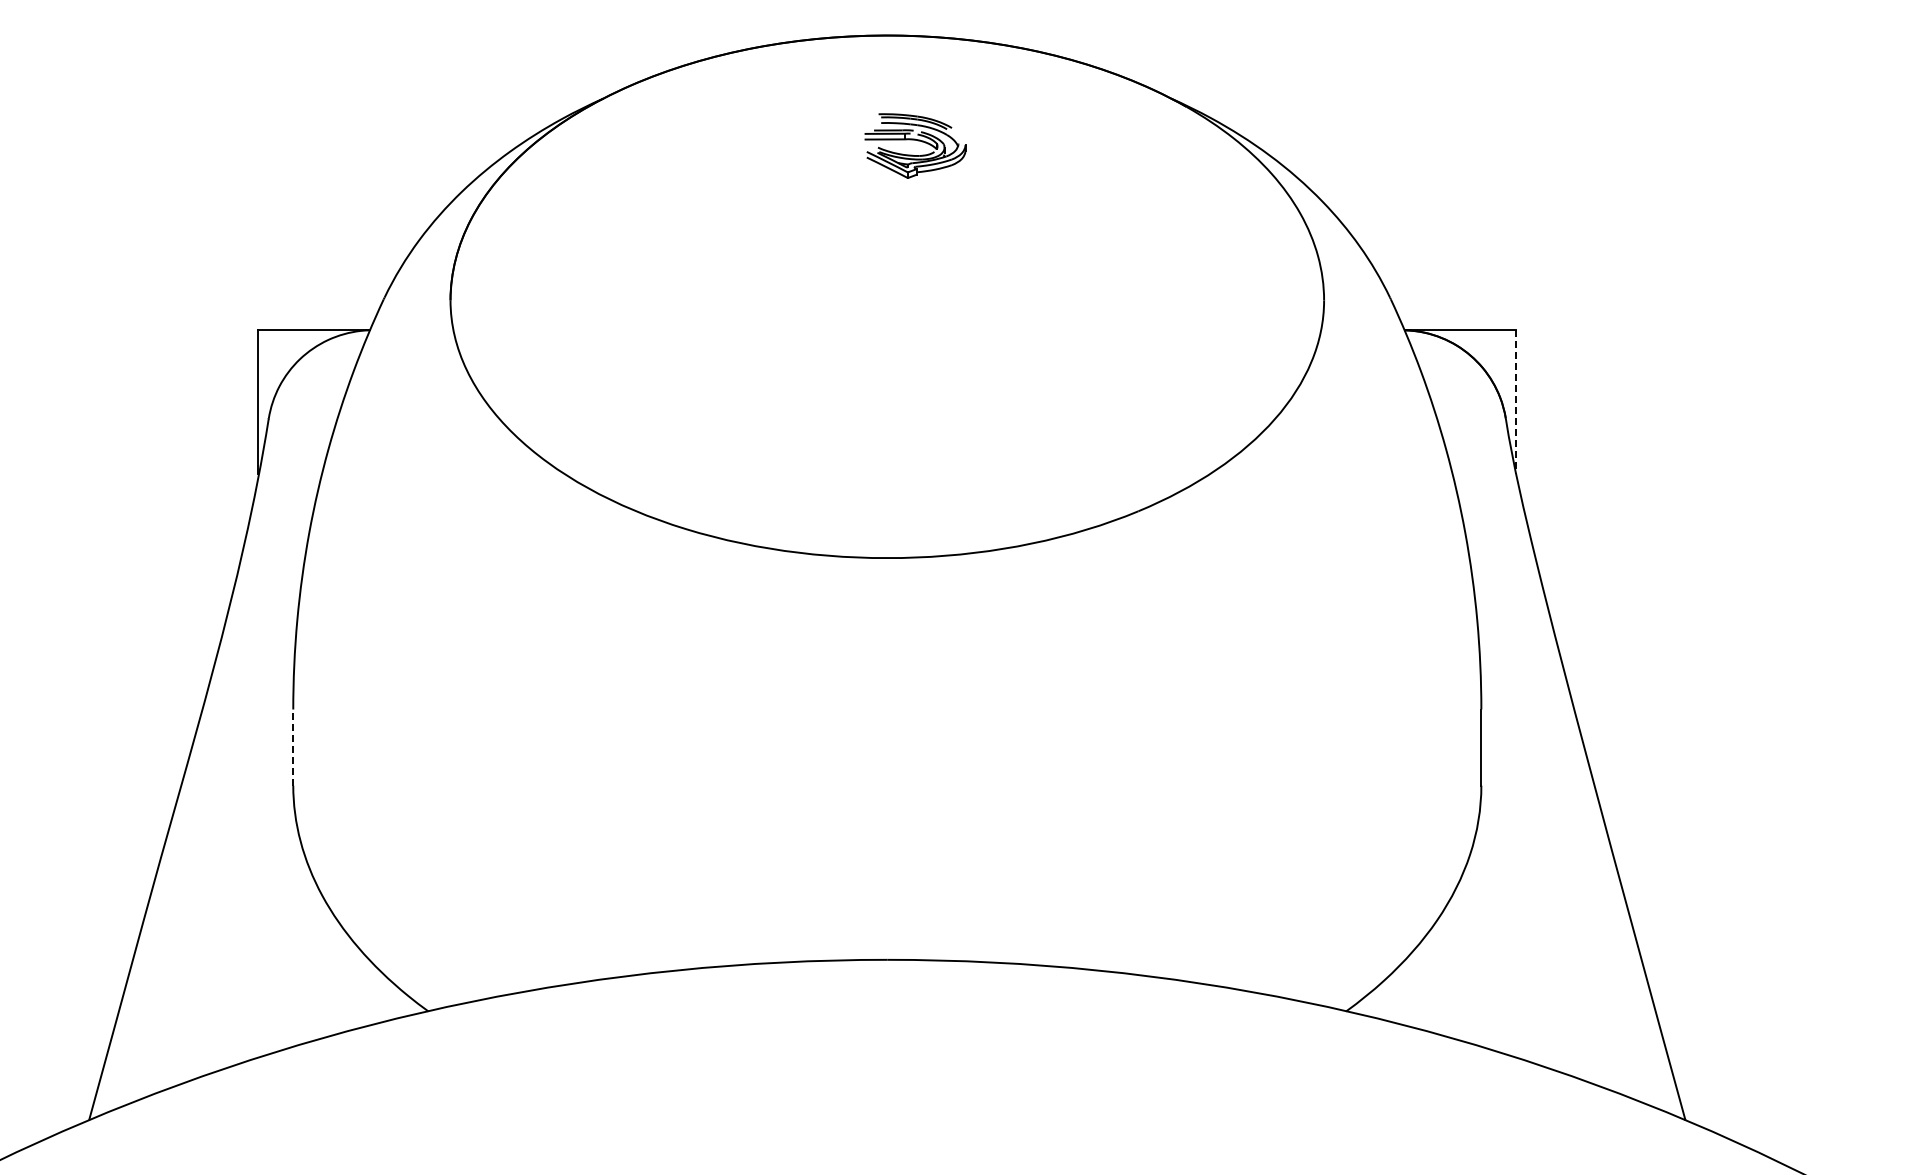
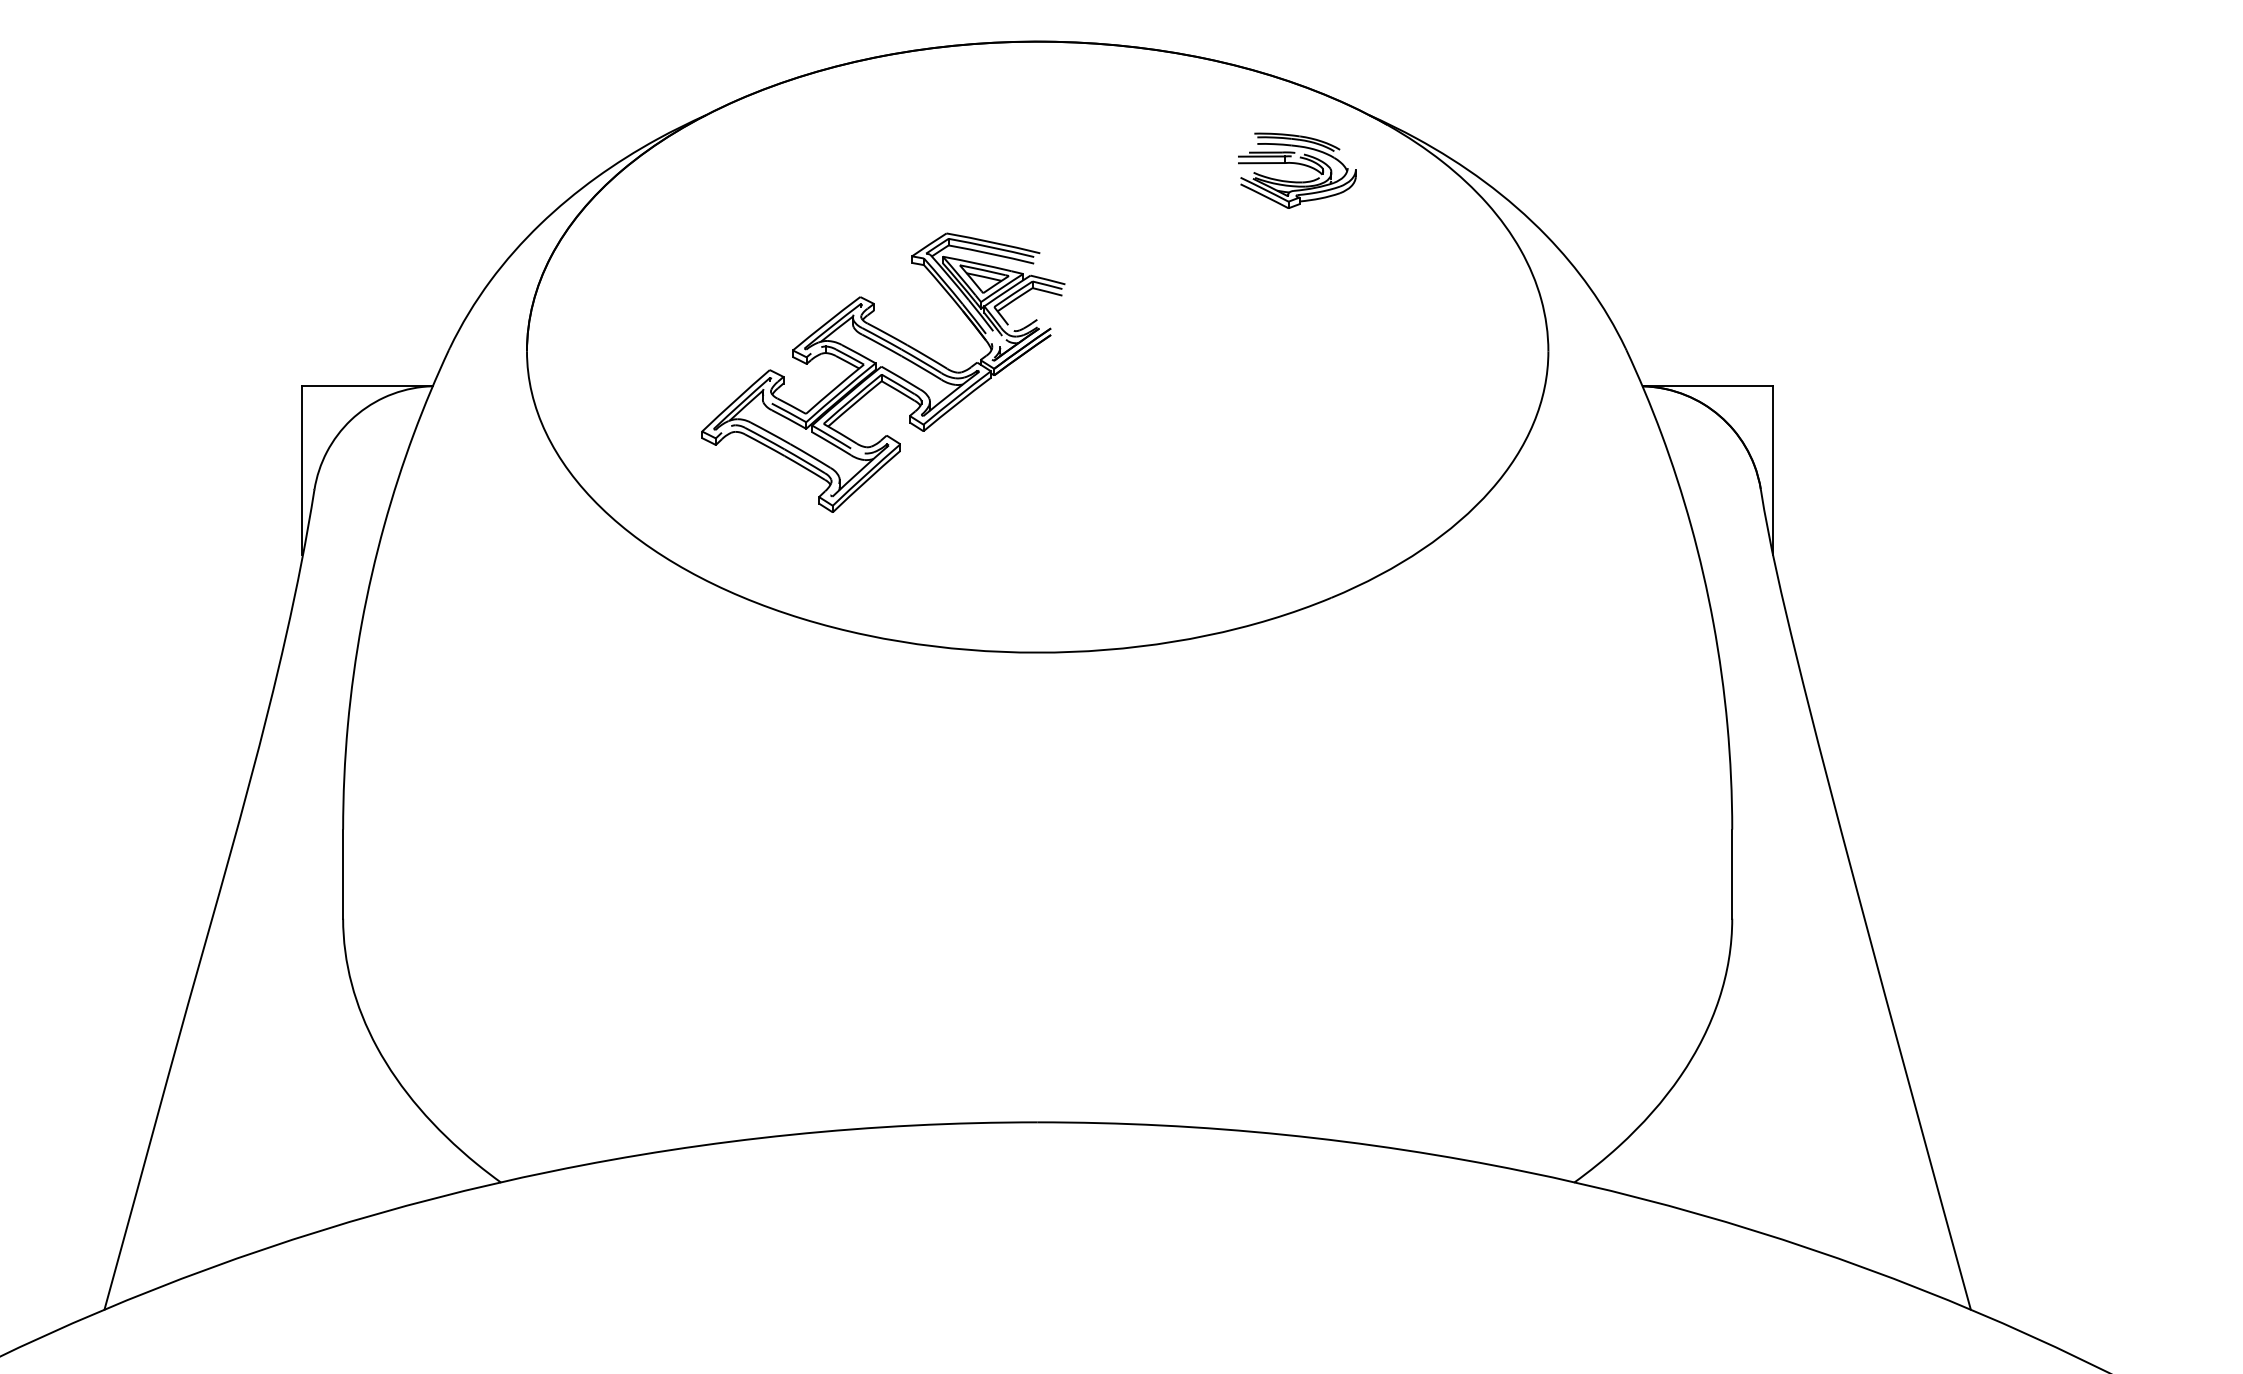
part: (915, 145) -> (1297, 170), moved
part: (755, 318) -> (883, 372), added
line: (1516, 402) -> (1773, 470), dashed -> solid
line: (293, 747) -> (343, 874), dashed -> solid

